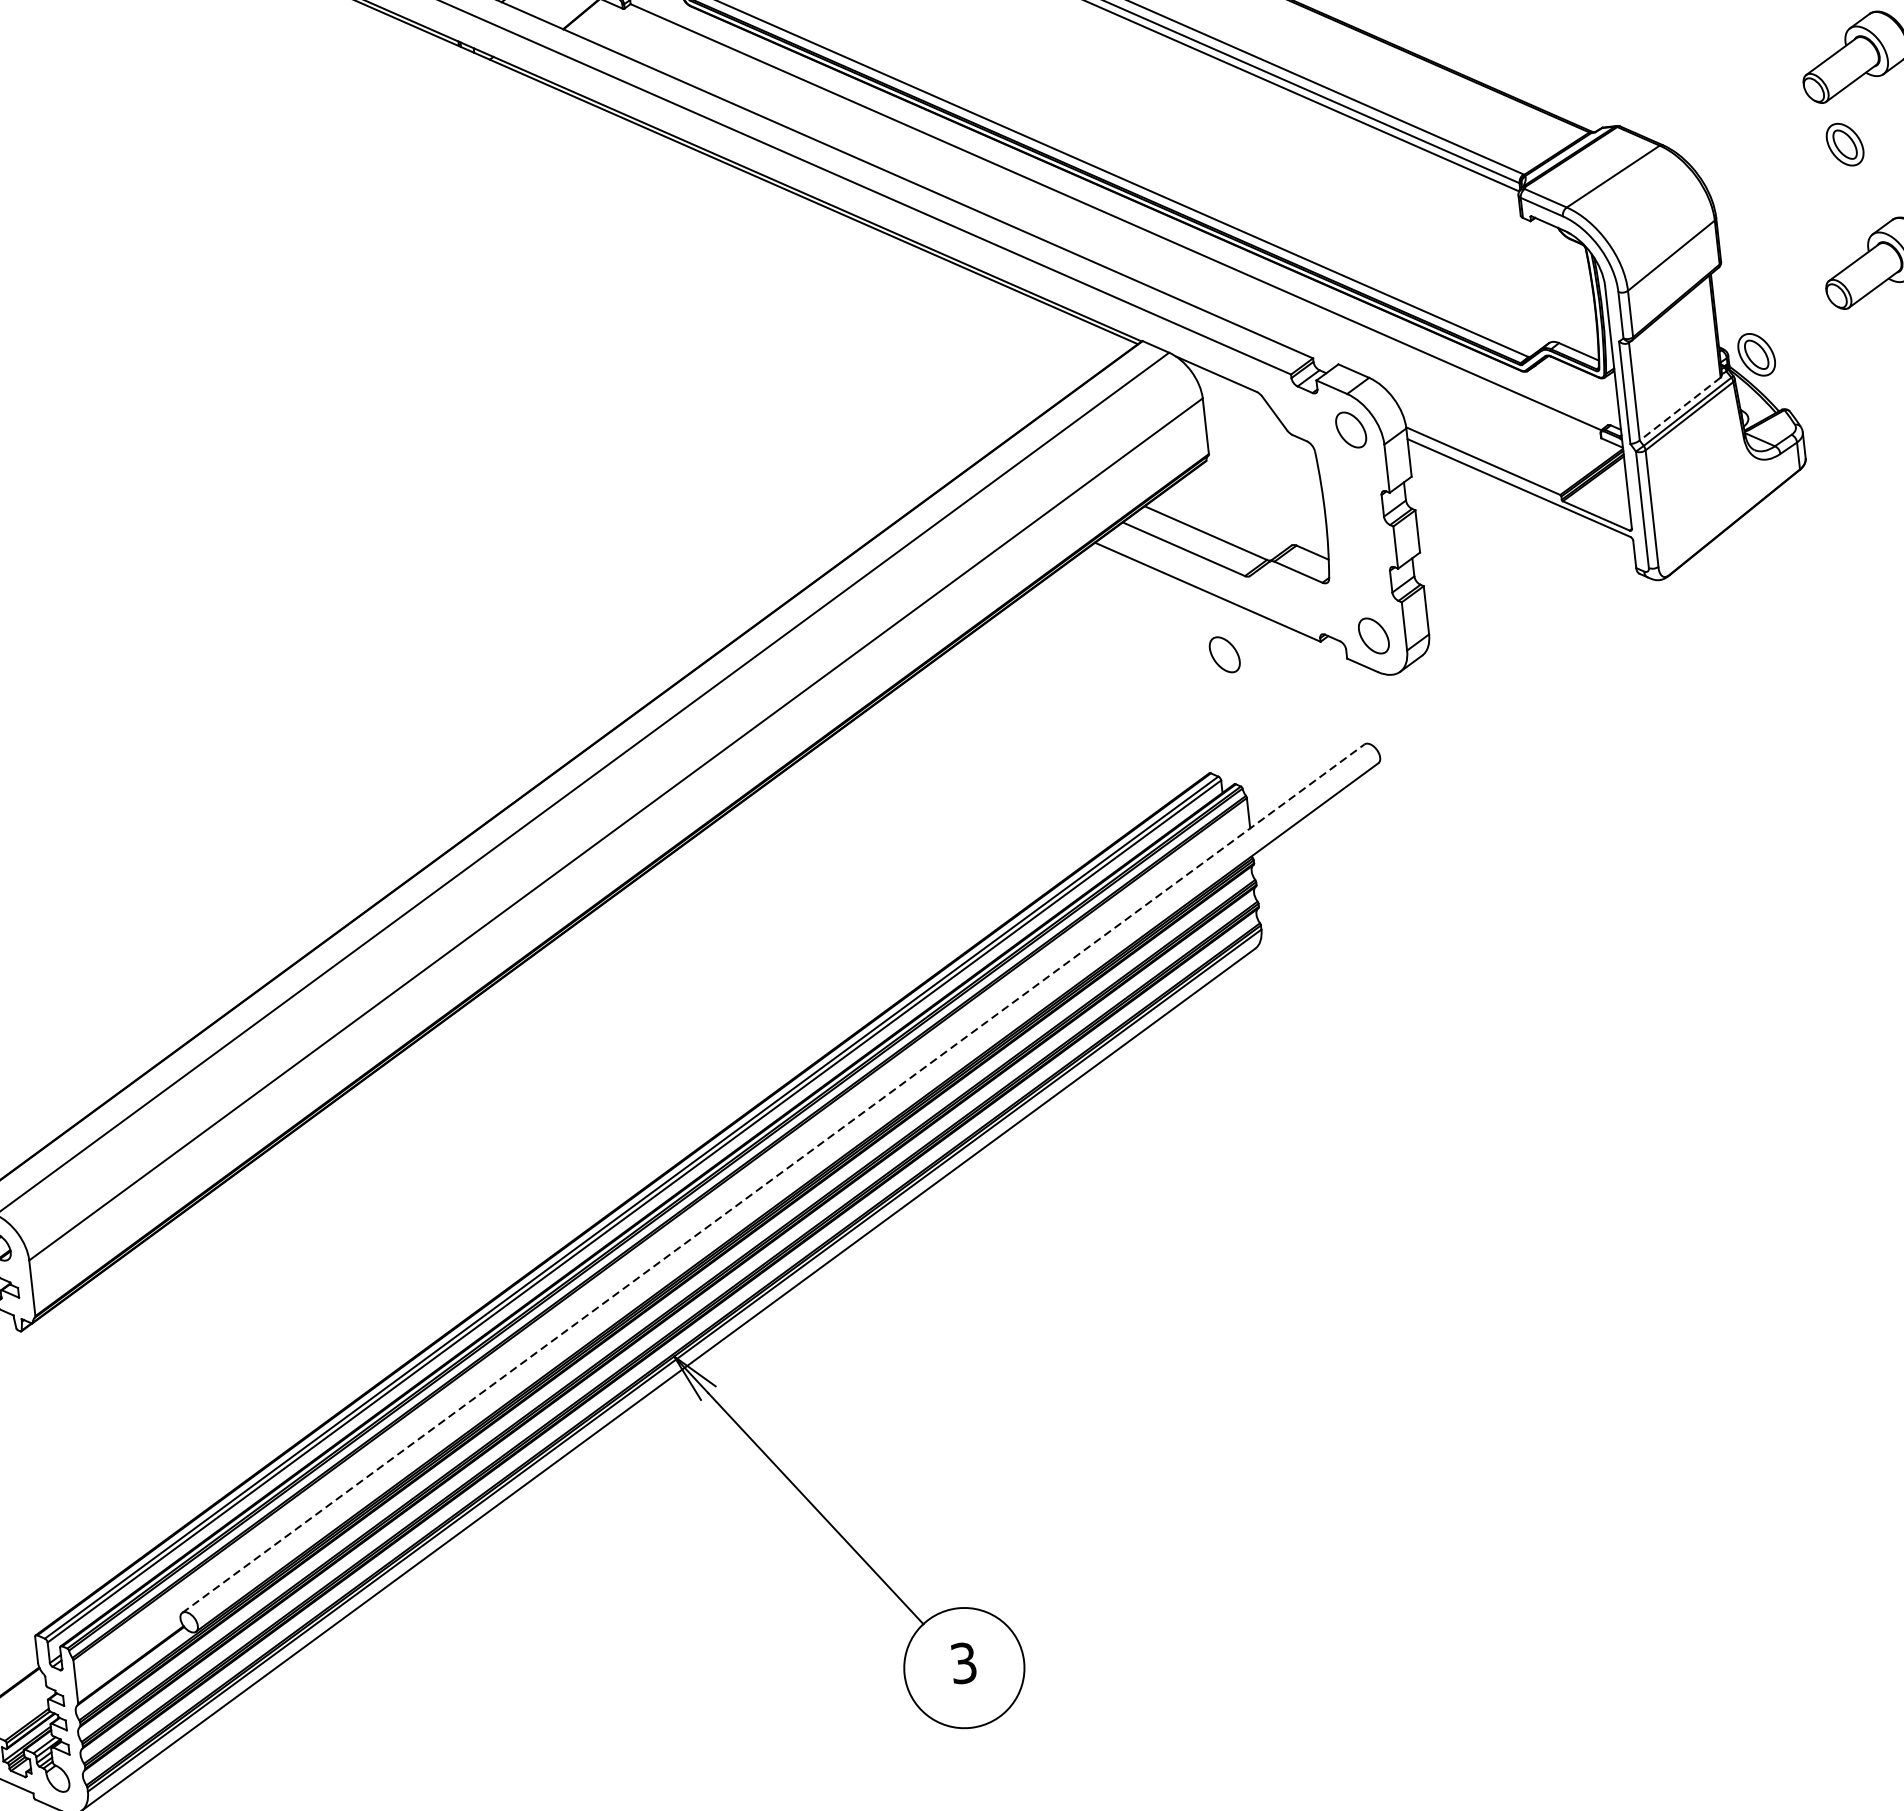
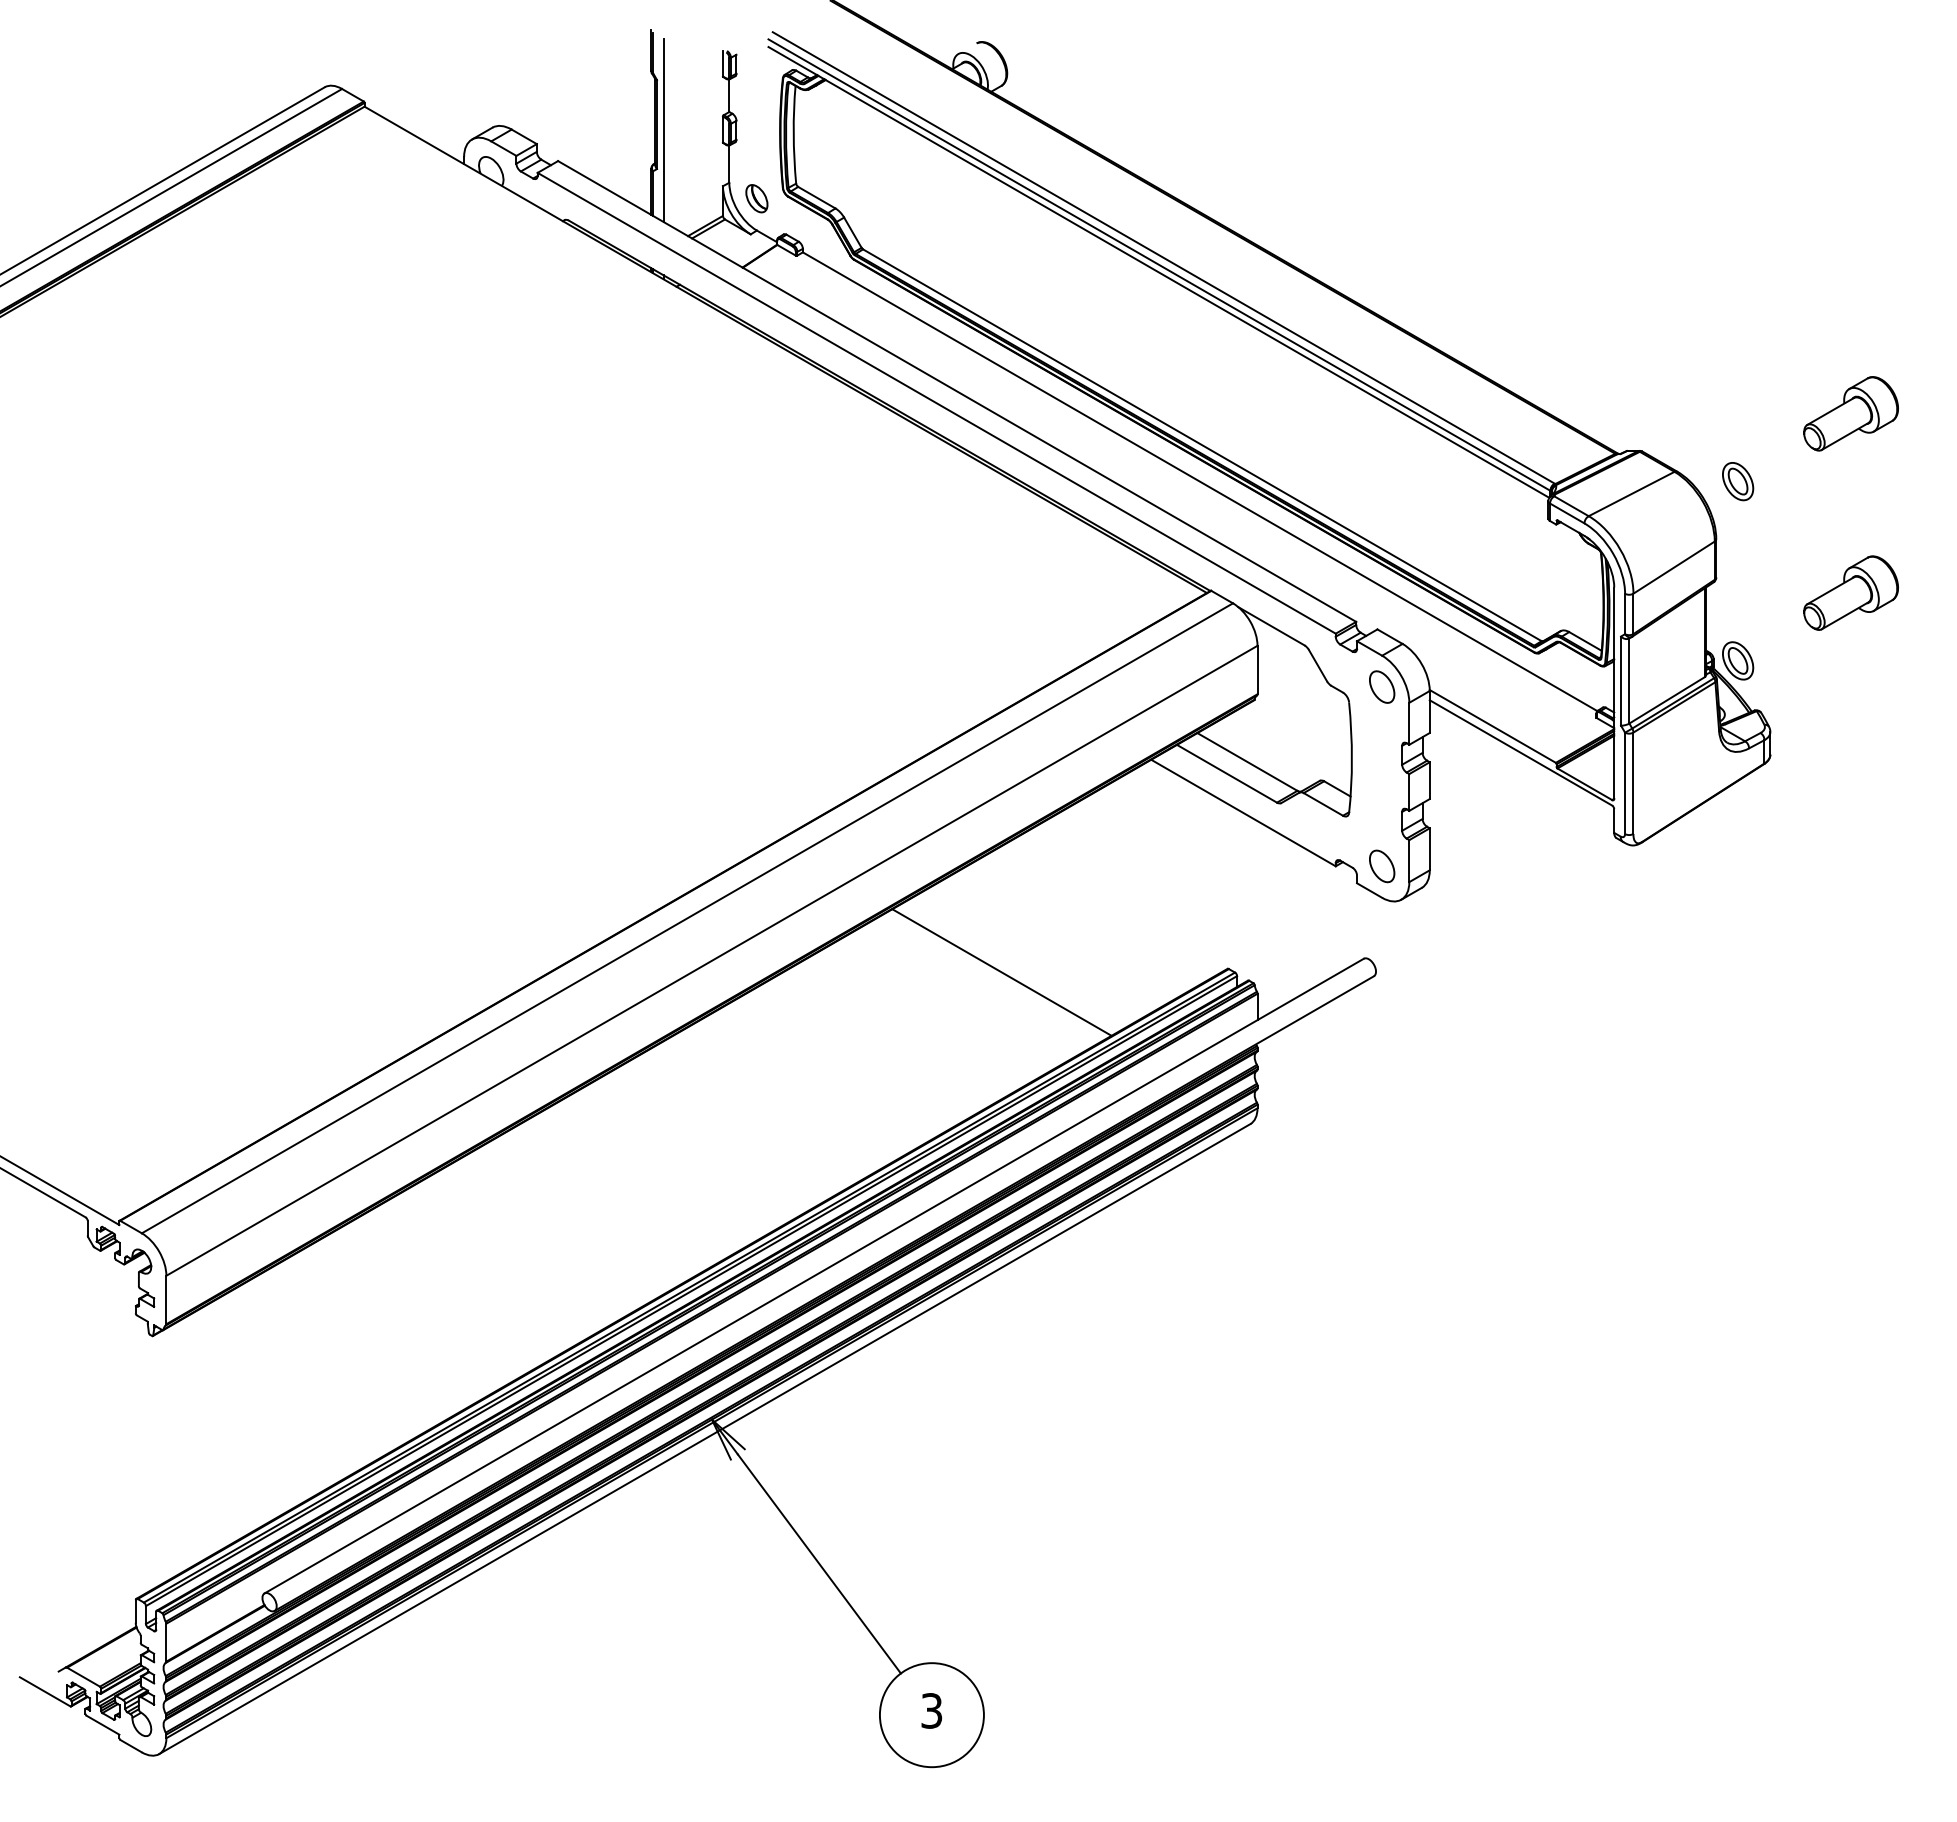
part: (1845, 144) -> (1738, 481), moved
line: (1679, 409) -> (1666, 700), dashed -> solid
part: (1225, 654) -> (1252, 868), removed
line: (950, 806) -> (1001, 972), added
line: (773, 1179) -> (814, 1276), dashed -> solid

